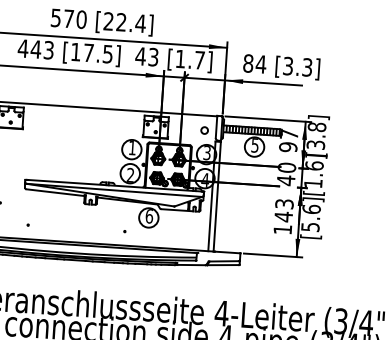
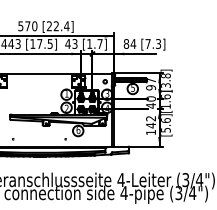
text: (287, 65) -> (147, 43), [3.3] -> [7.3]
text: (285, 203) -> (151, 118), 143 -> 142

